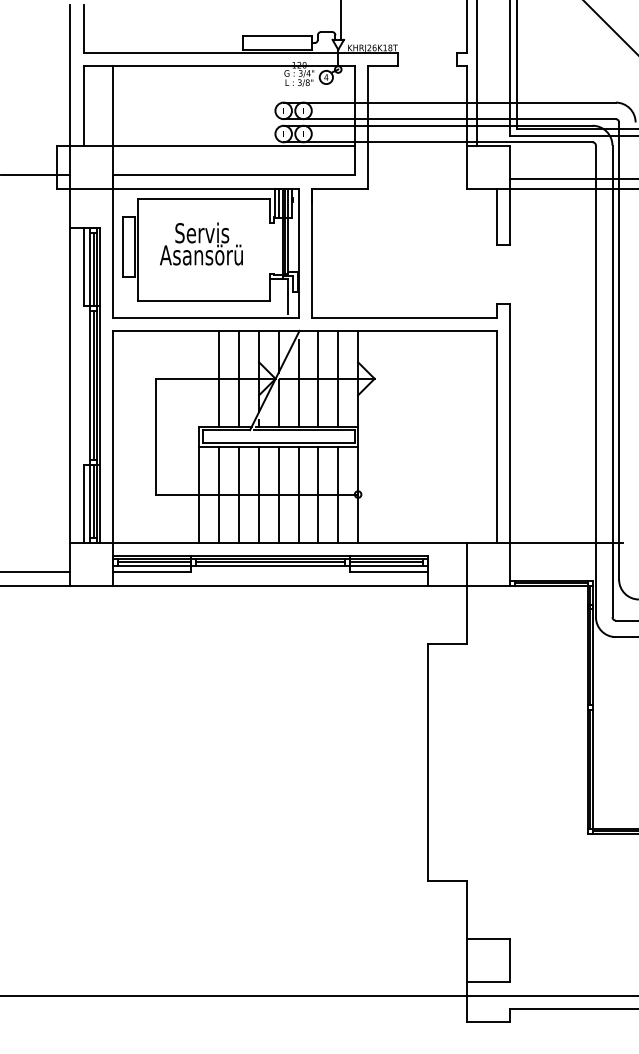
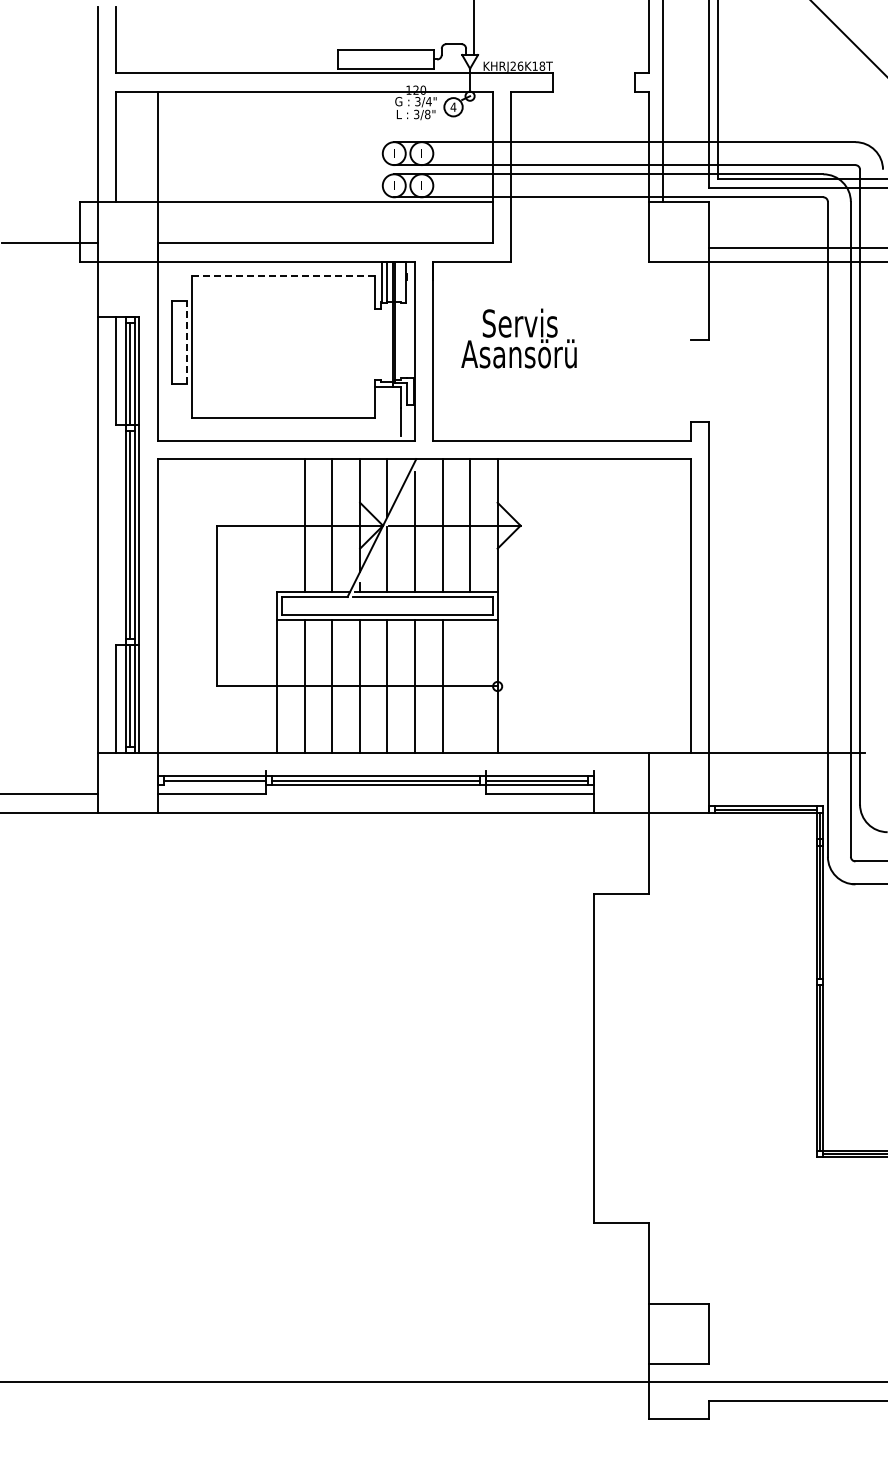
line: (203, 199) -> (283, 276), solid -> dashed
line: (497, 216) -> (690, 300), removed
line: (288, 231) -> (400, 320), removed
text: (201, 244) -> (518, 338), moved
line: (134, 246) -> (187, 342), solid -> dashed
line: (338, 494) -> (470, 686), removed
line: (270, 555) -> (375, 771), removed
line: (154, 565) -> (214, 785), removed

